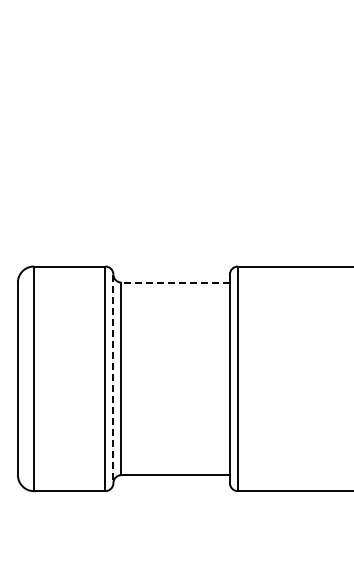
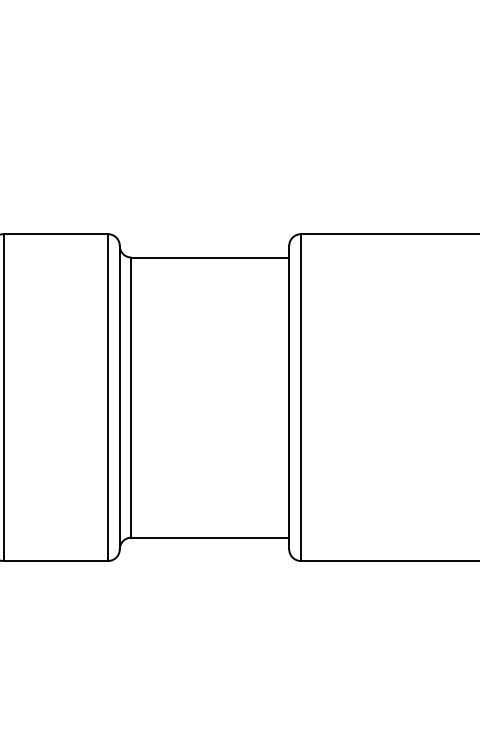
line: (175, 282) -> (210, 257), dashed -> solid
line: (113, 379) -> (119, 398), dashed -> solid

